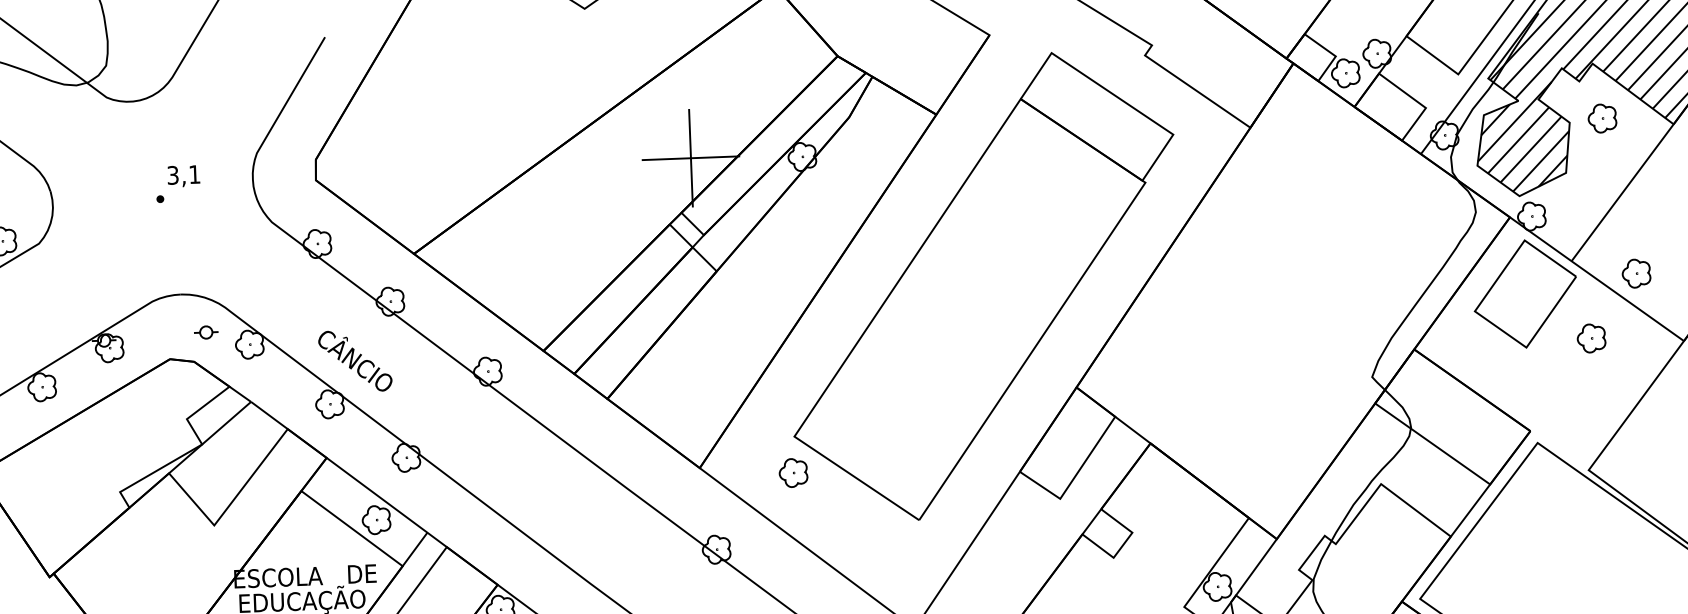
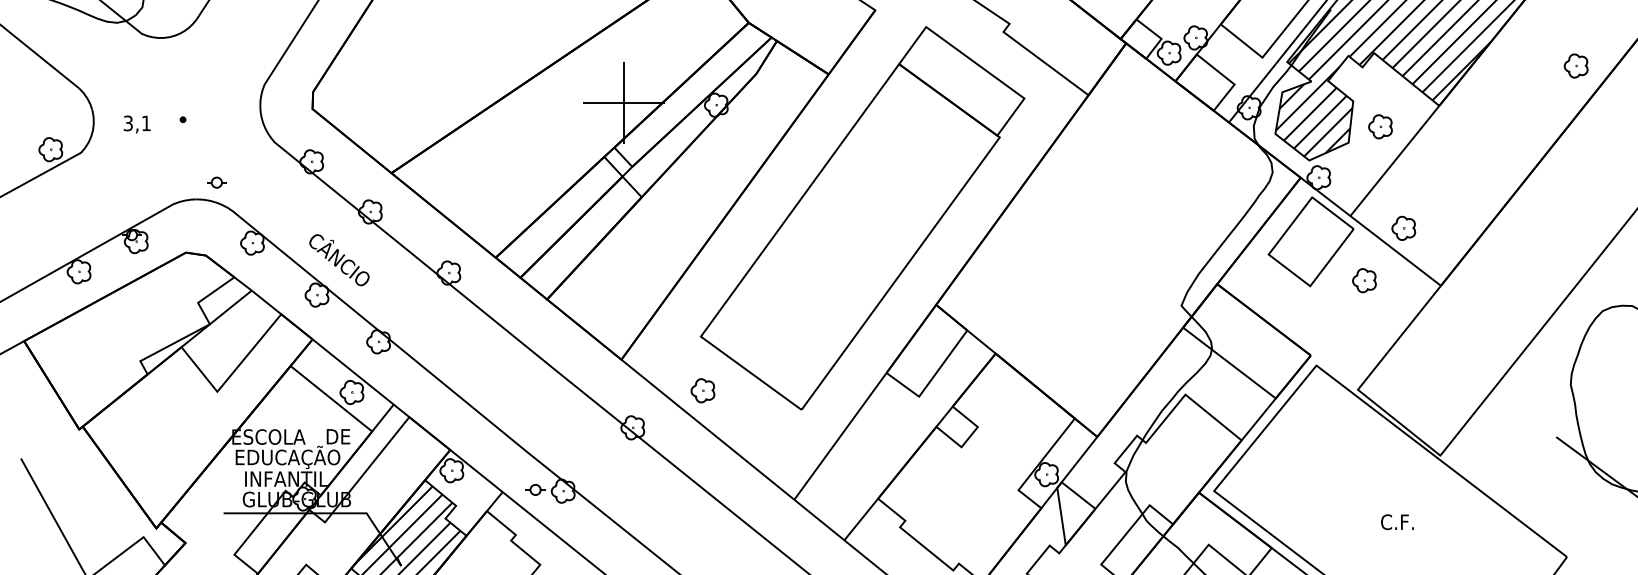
part: (1602, 118) -> (1380, 126), moved
text: (182, 176) -> (136, 124), moved
part: (205, 332) -> (216, 182), moved
part: (792, 472) -> (702, 390), moved

